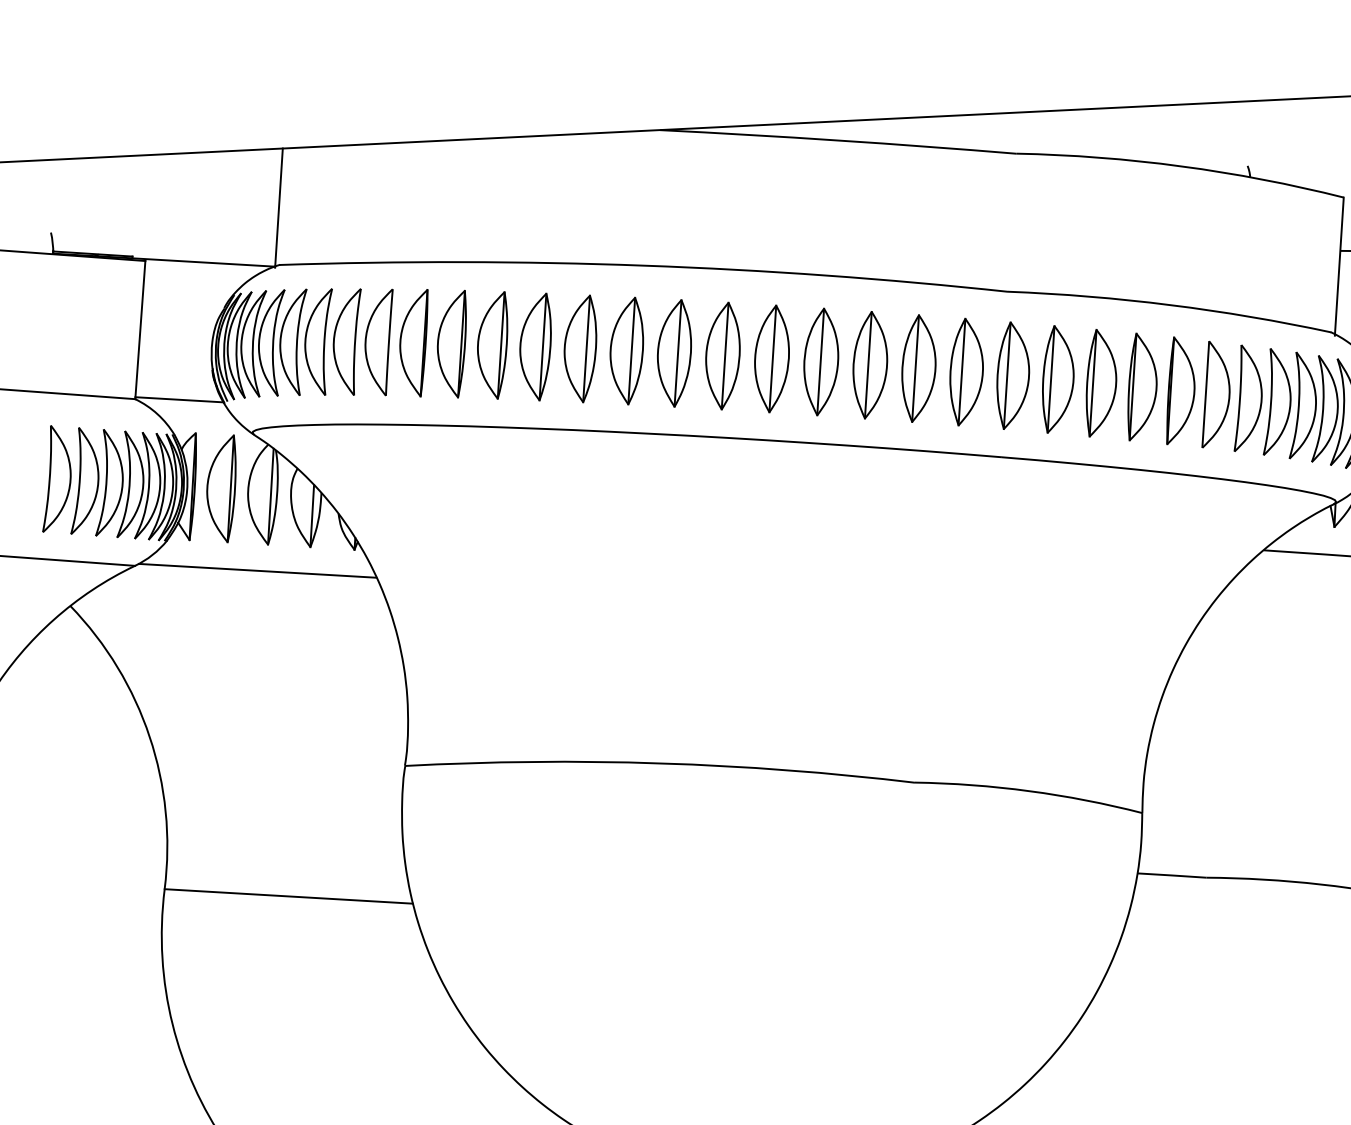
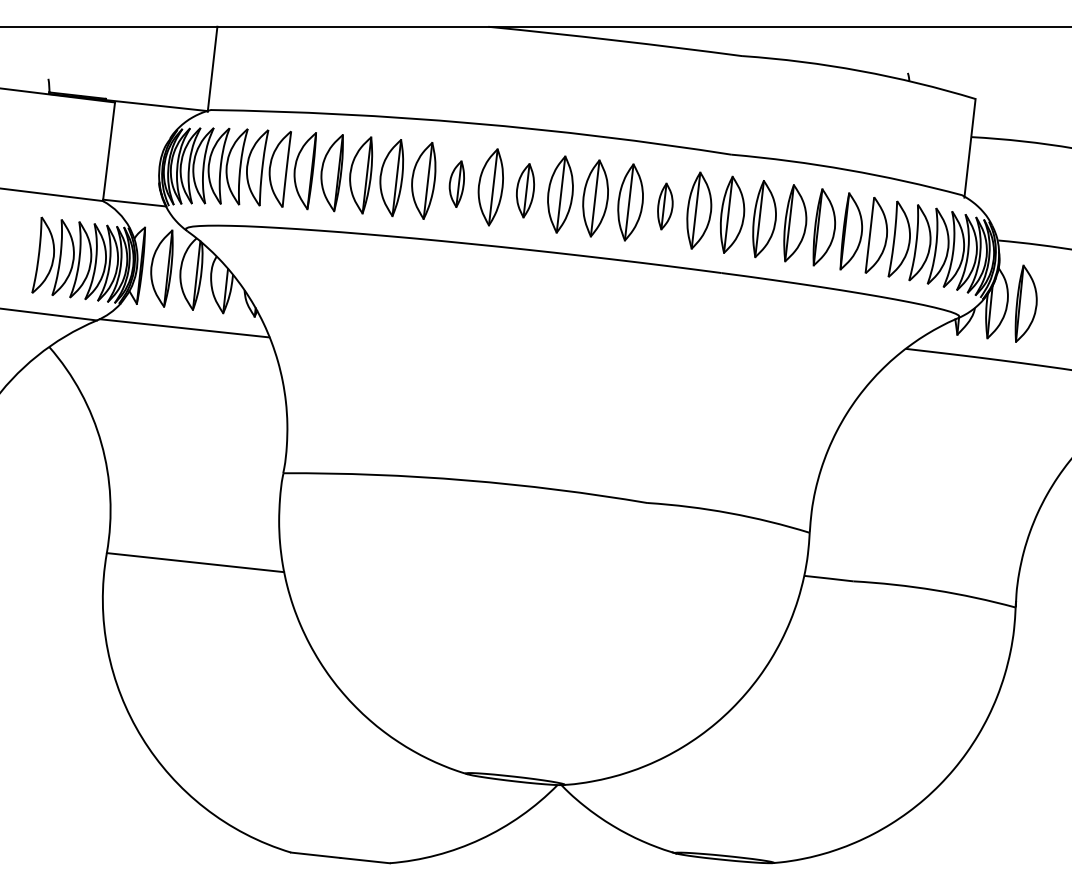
part: (626, 351) -> (456, 184), size x0.6
part: (723, 355) -> (525, 190), size x0.7
part: (919, 368) -> (665, 206), size x0.6

